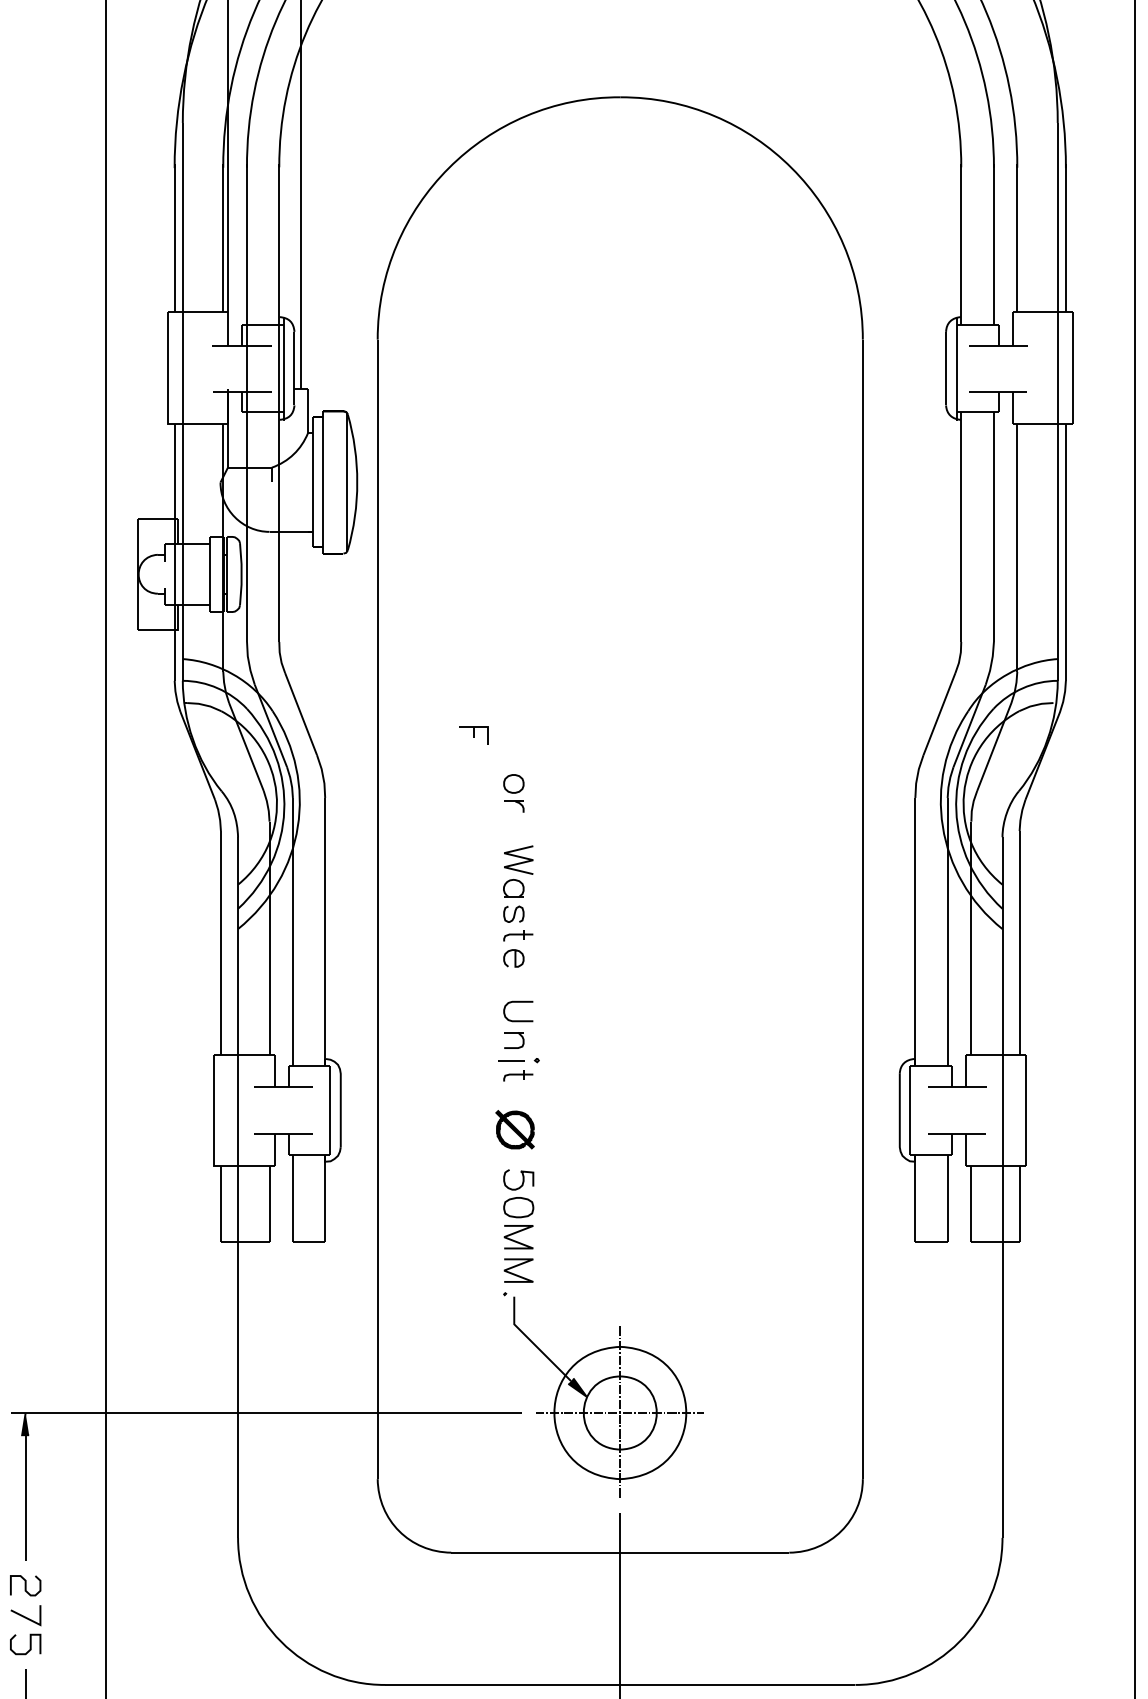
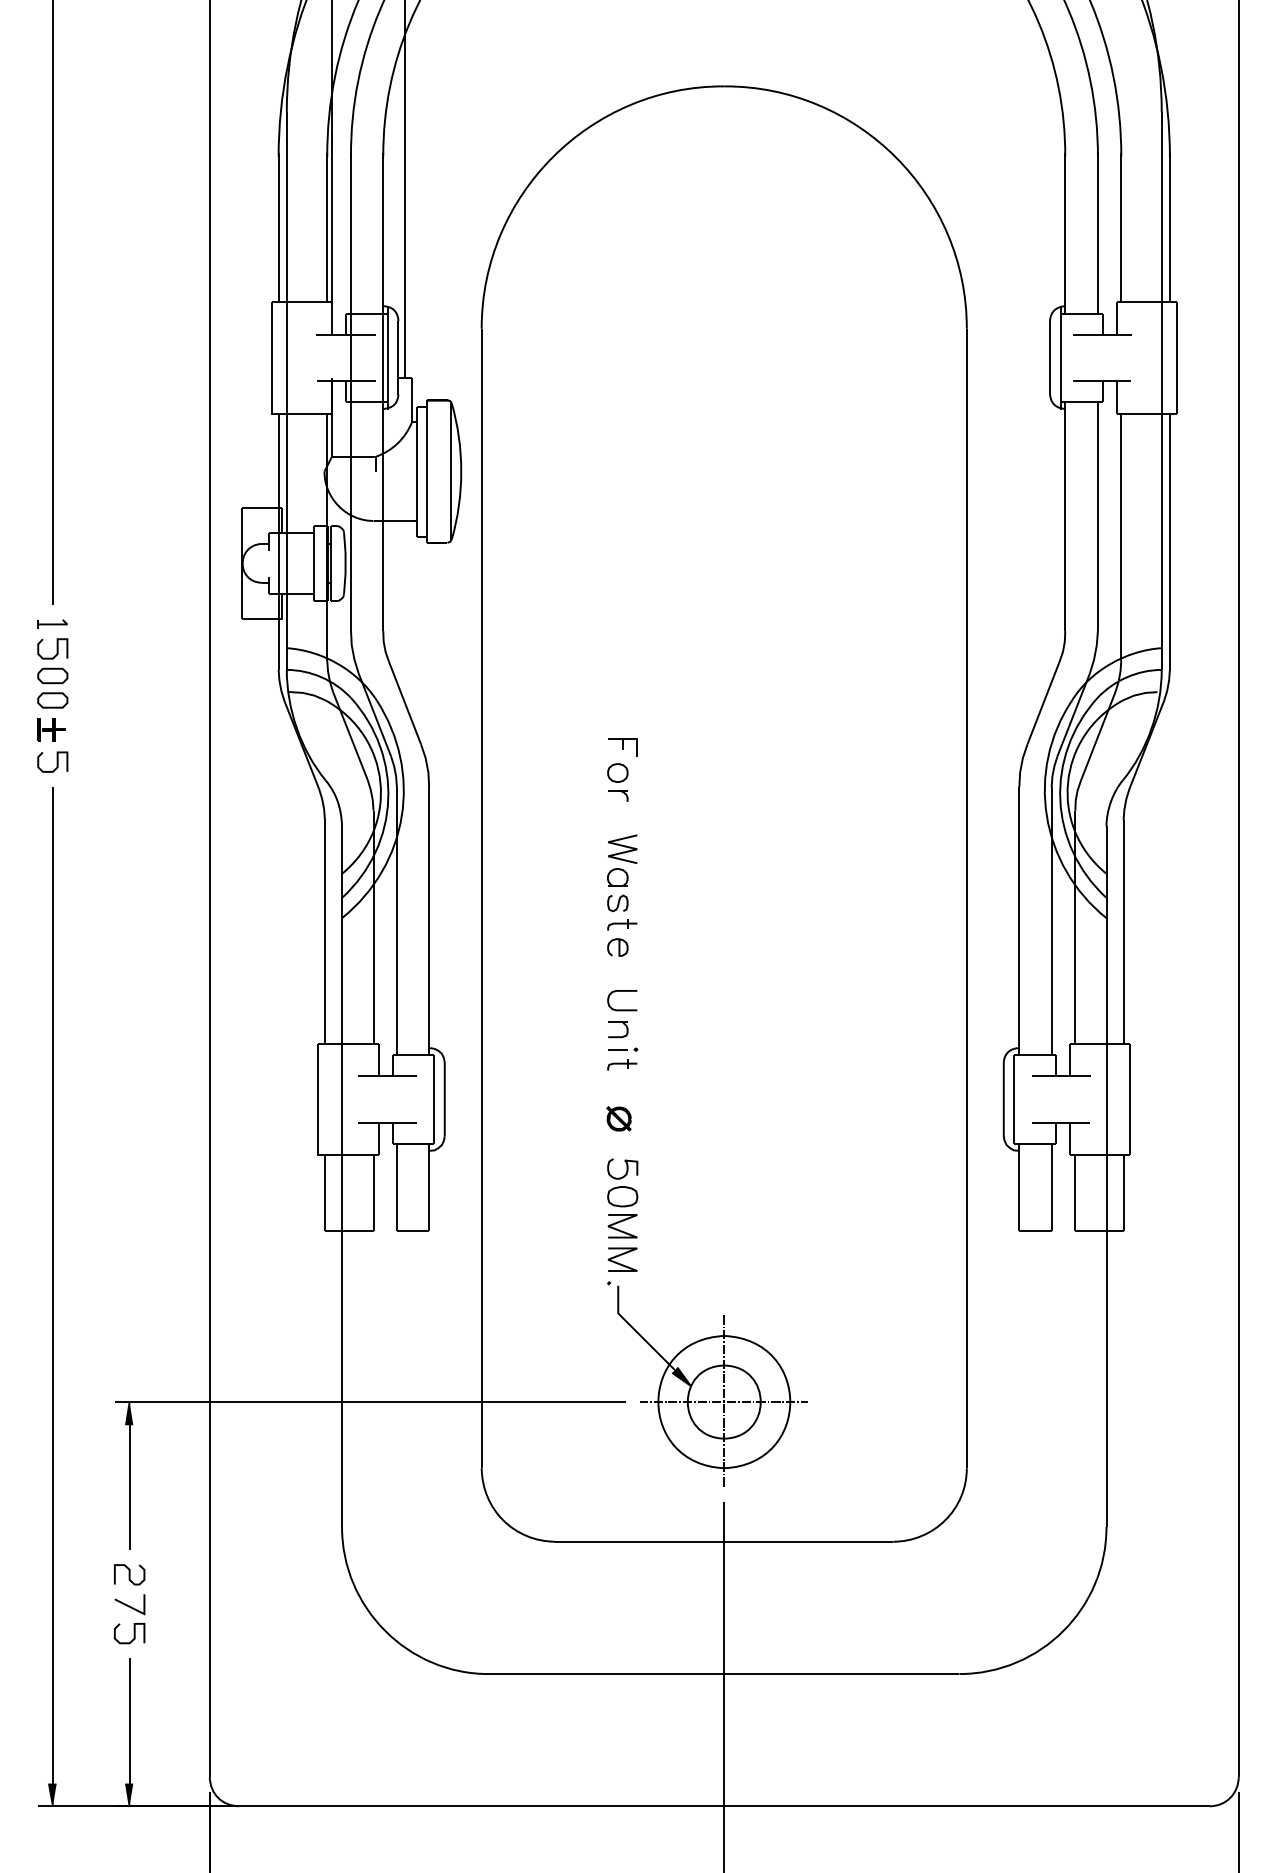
part: (473, 735) -> (622, 747), moved
part: (519, 1060) -> (623, 1049), size x0.71
part: (514, 1129) -> (618, 1118), size x0.62

